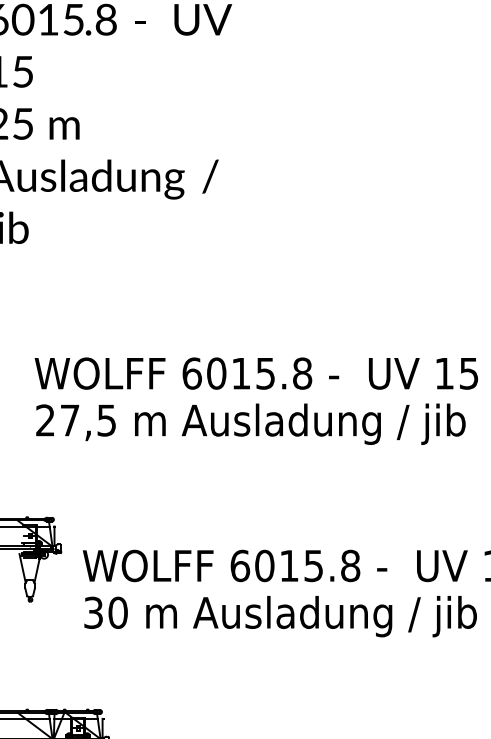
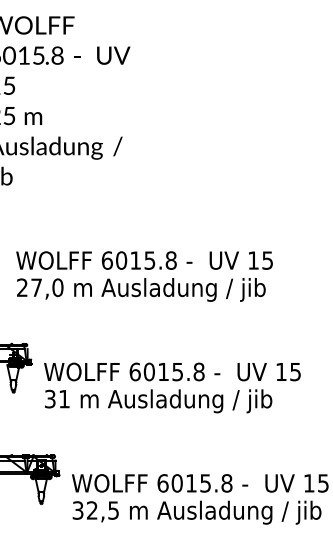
text: (106, 420) -> (57, 287), 27,5 -> 27,0
text: (118, 611) -> (64, 398), 30 -> 31

